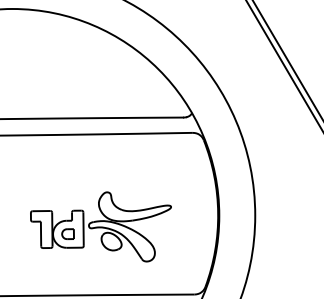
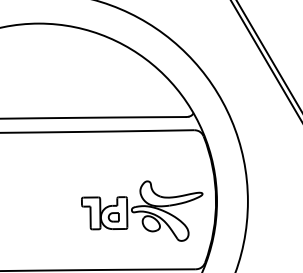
part: (101, 226) -> (142, 210), moved

